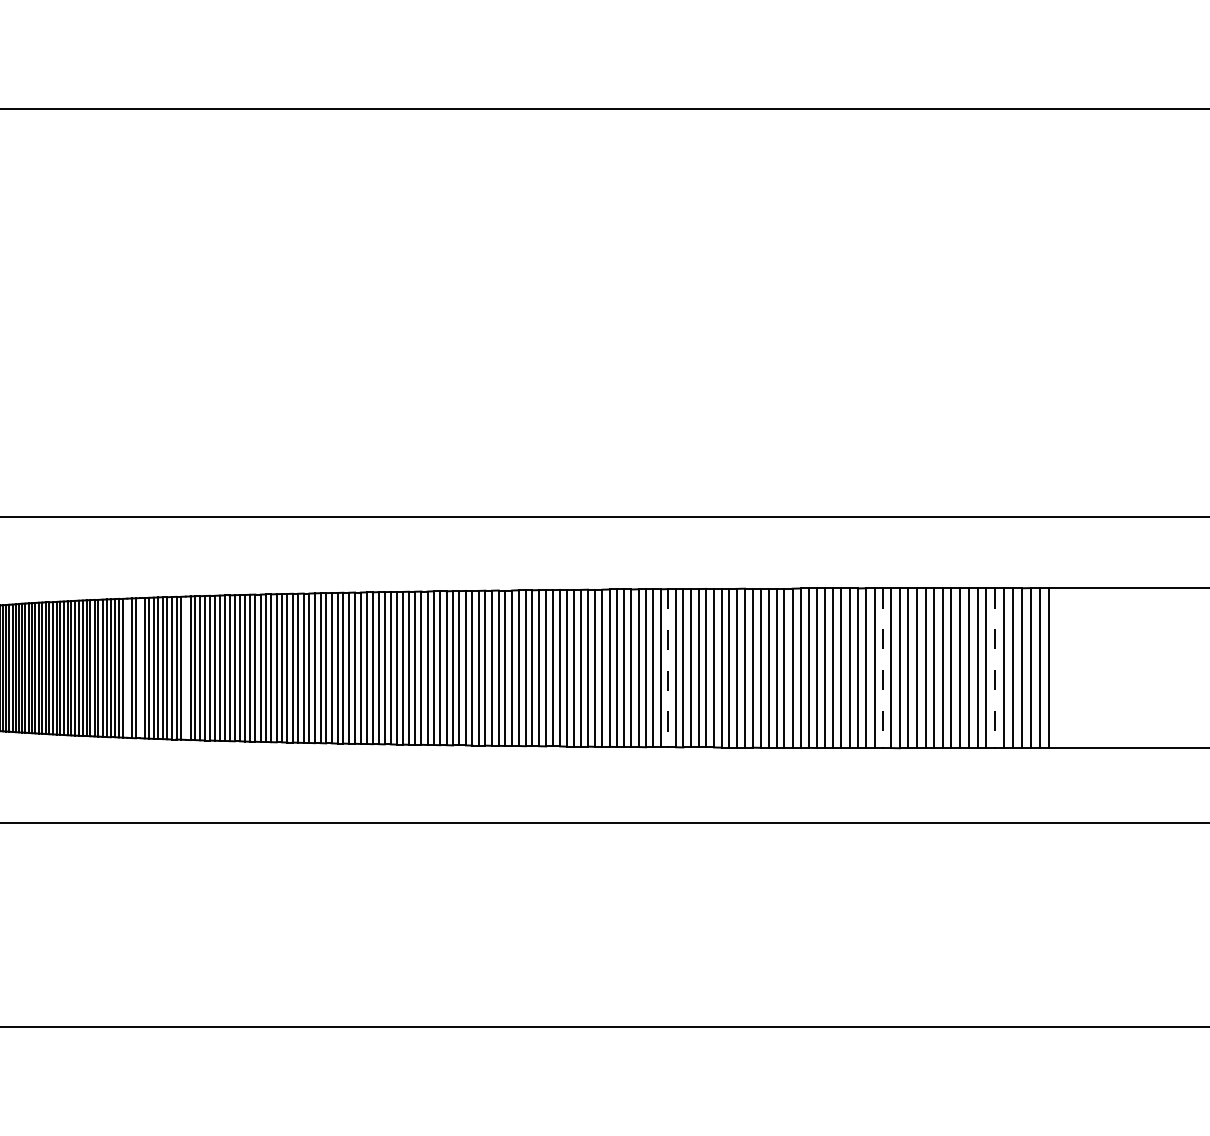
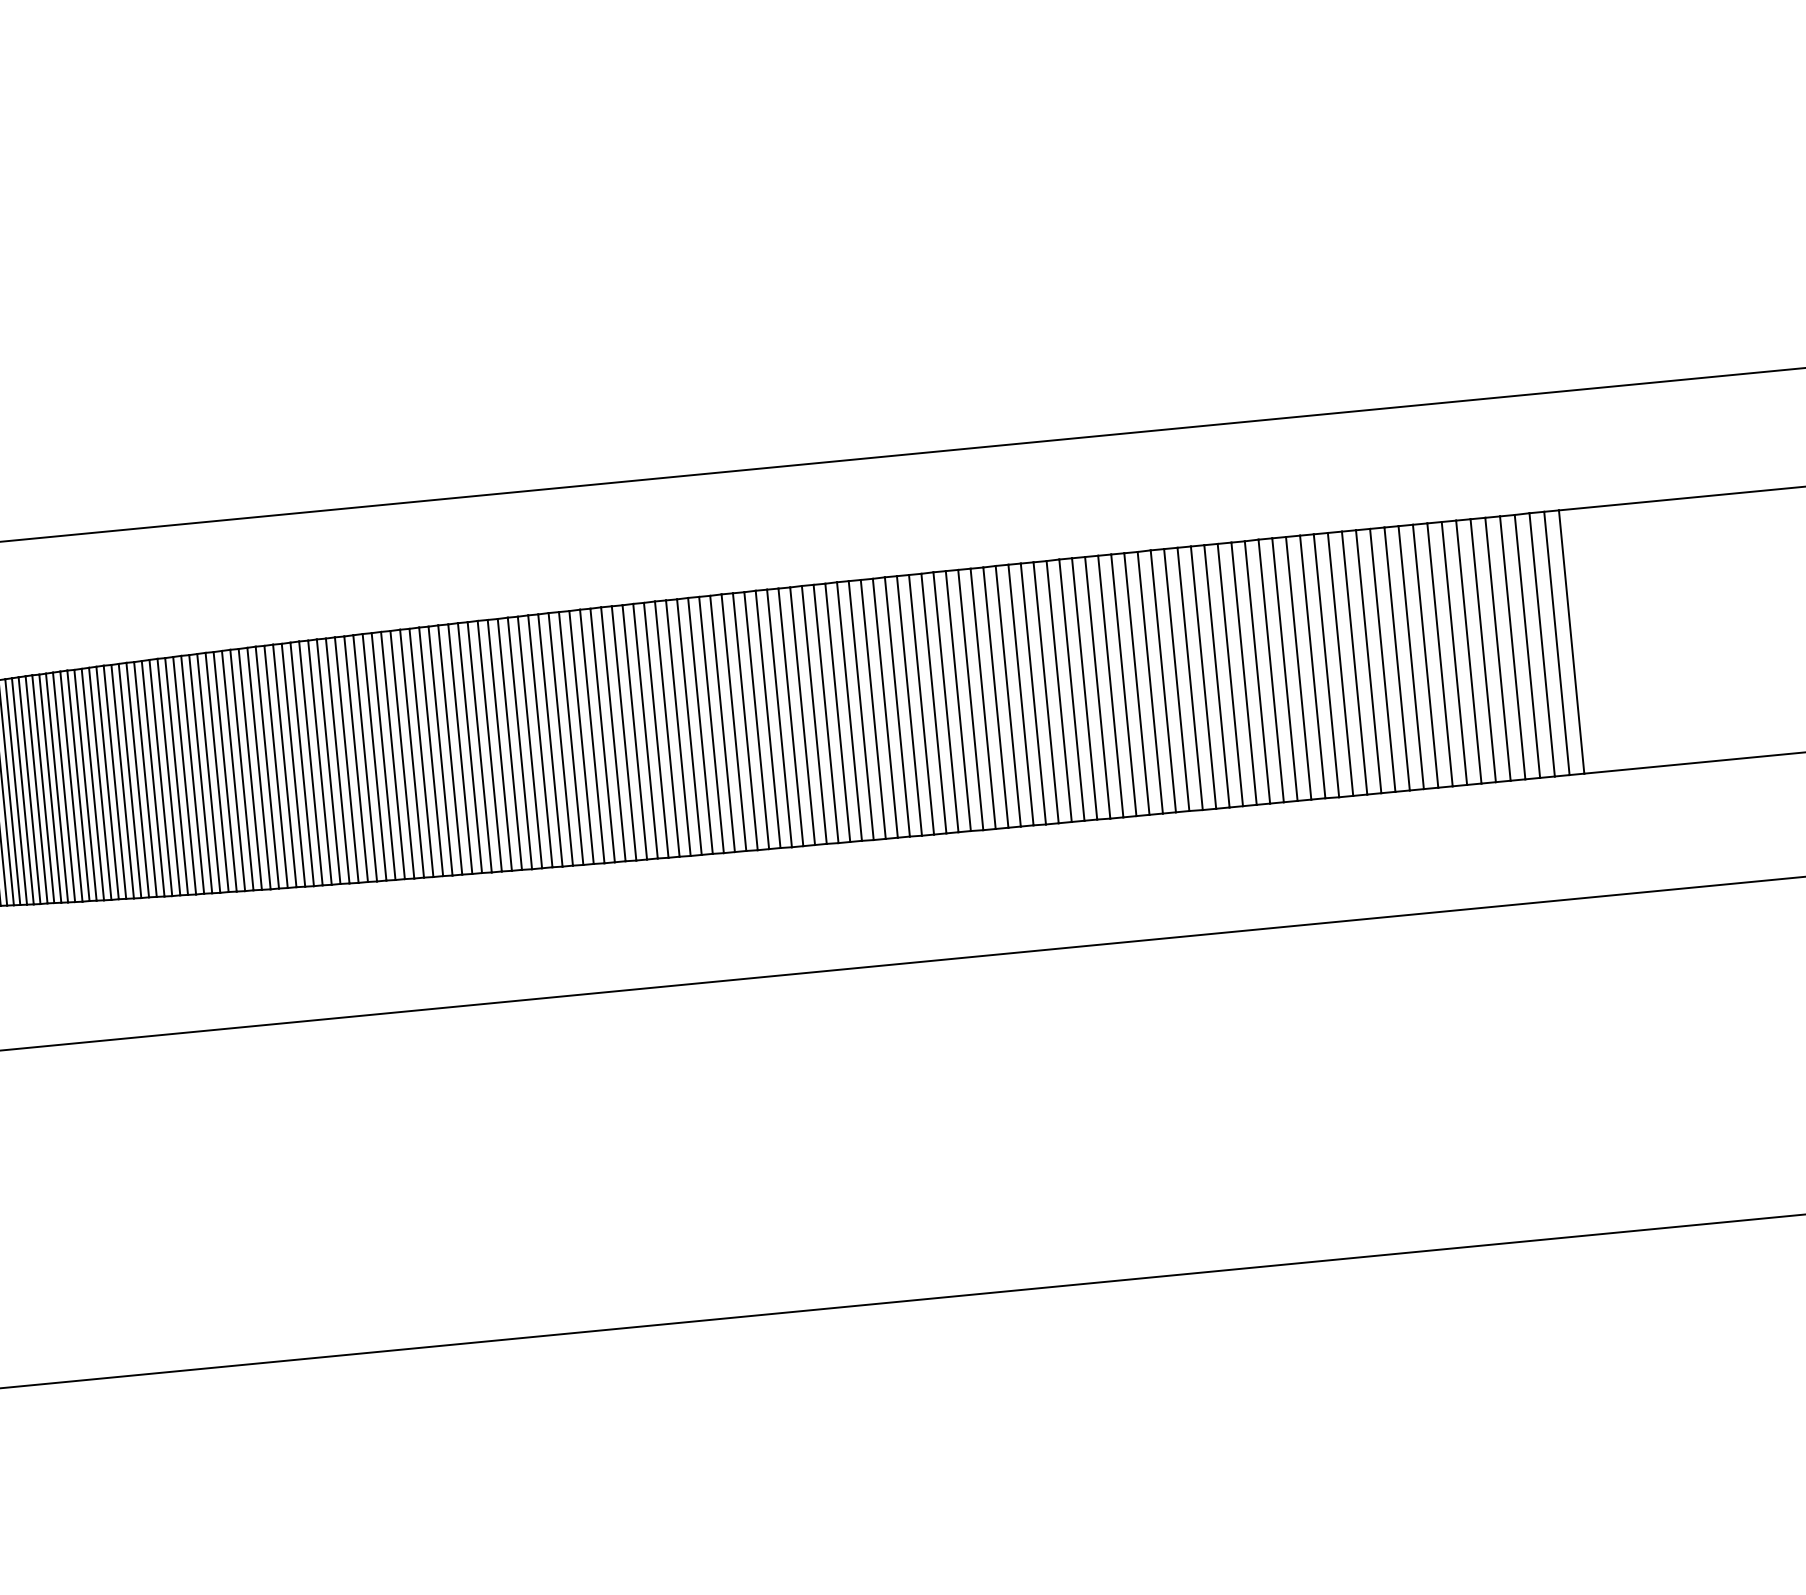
line: (127, 667) -> (57, 786), added
line: (185, 667) -> (152, 777), added
line: (140, 668) -> (78, 786), added
line: (668, 668) -> (946, 702), dashed -> solid
line: (882, 668) -> (1298, 668), dashed -> solid
line: (995, 668) -> (1483, 651), dashed -> solid

